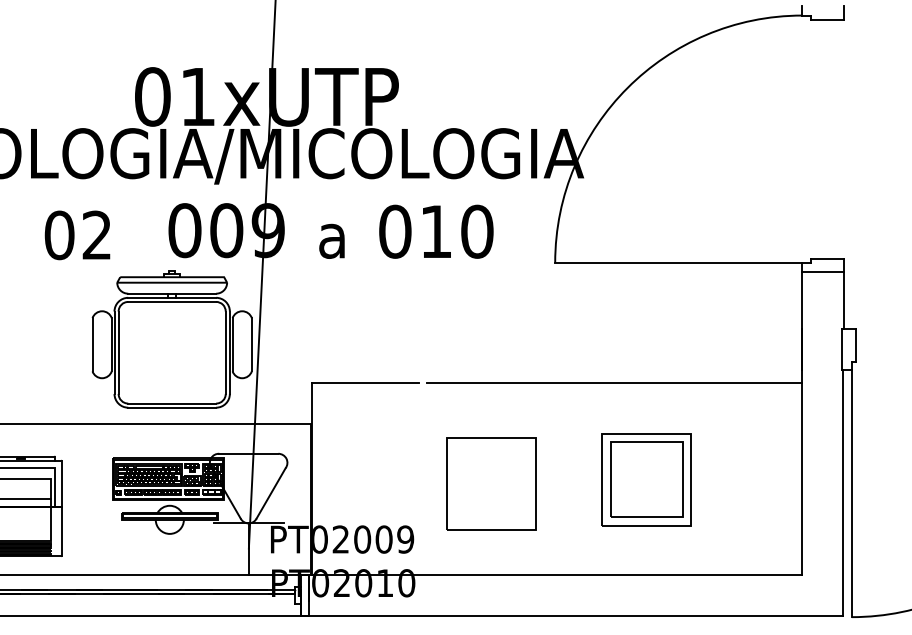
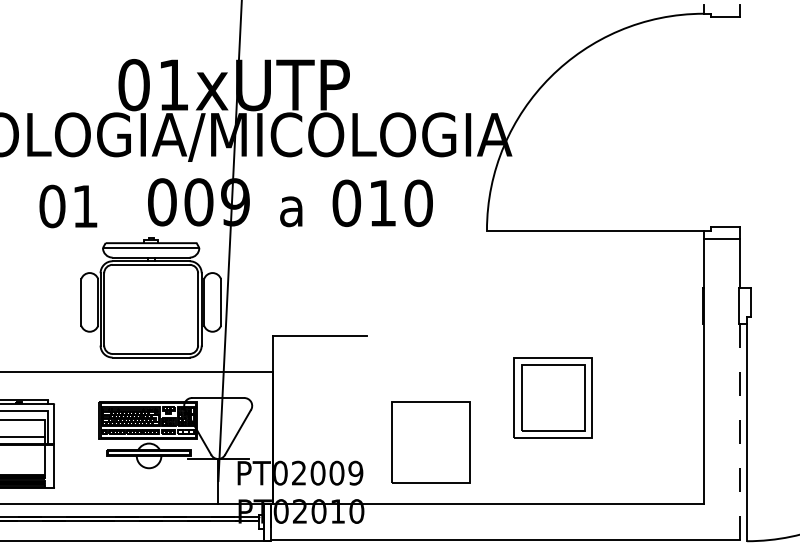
text: (96, 234) -> (84, 205), 02 -> 01
line: (613, 383) -> (538, 336), removed
part: (645, 479) -> (552, 397), moved
part: (490, 484) -> (430, 442), moved
line: (843, 493) -> (739, 432), solid -> dashed

